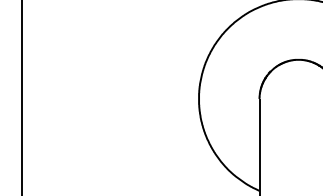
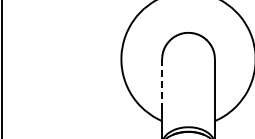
line: (260, 132) -> (162, 81), solid -> dashed

